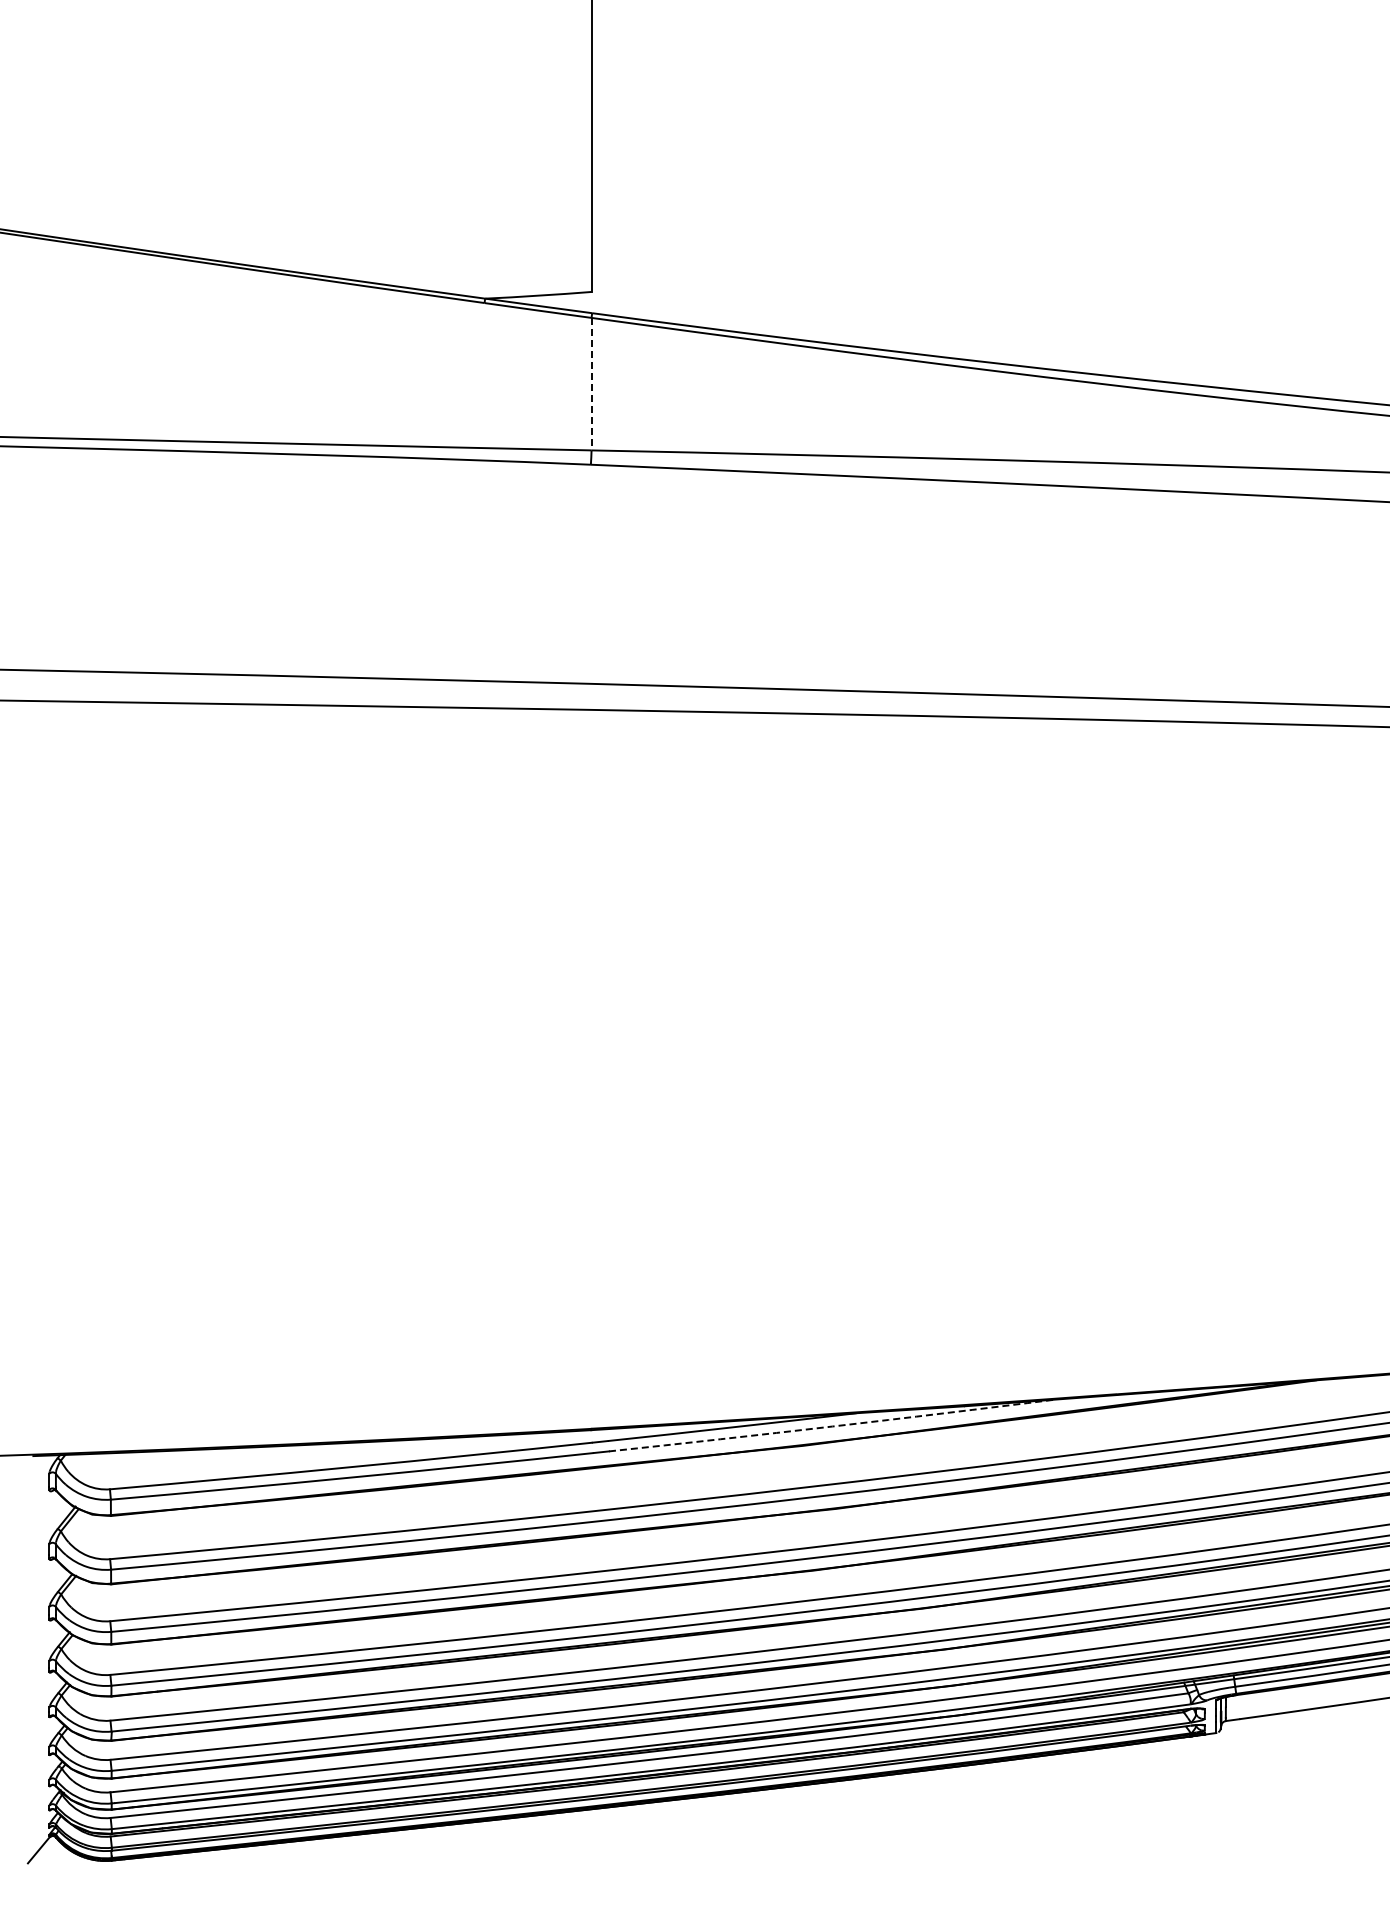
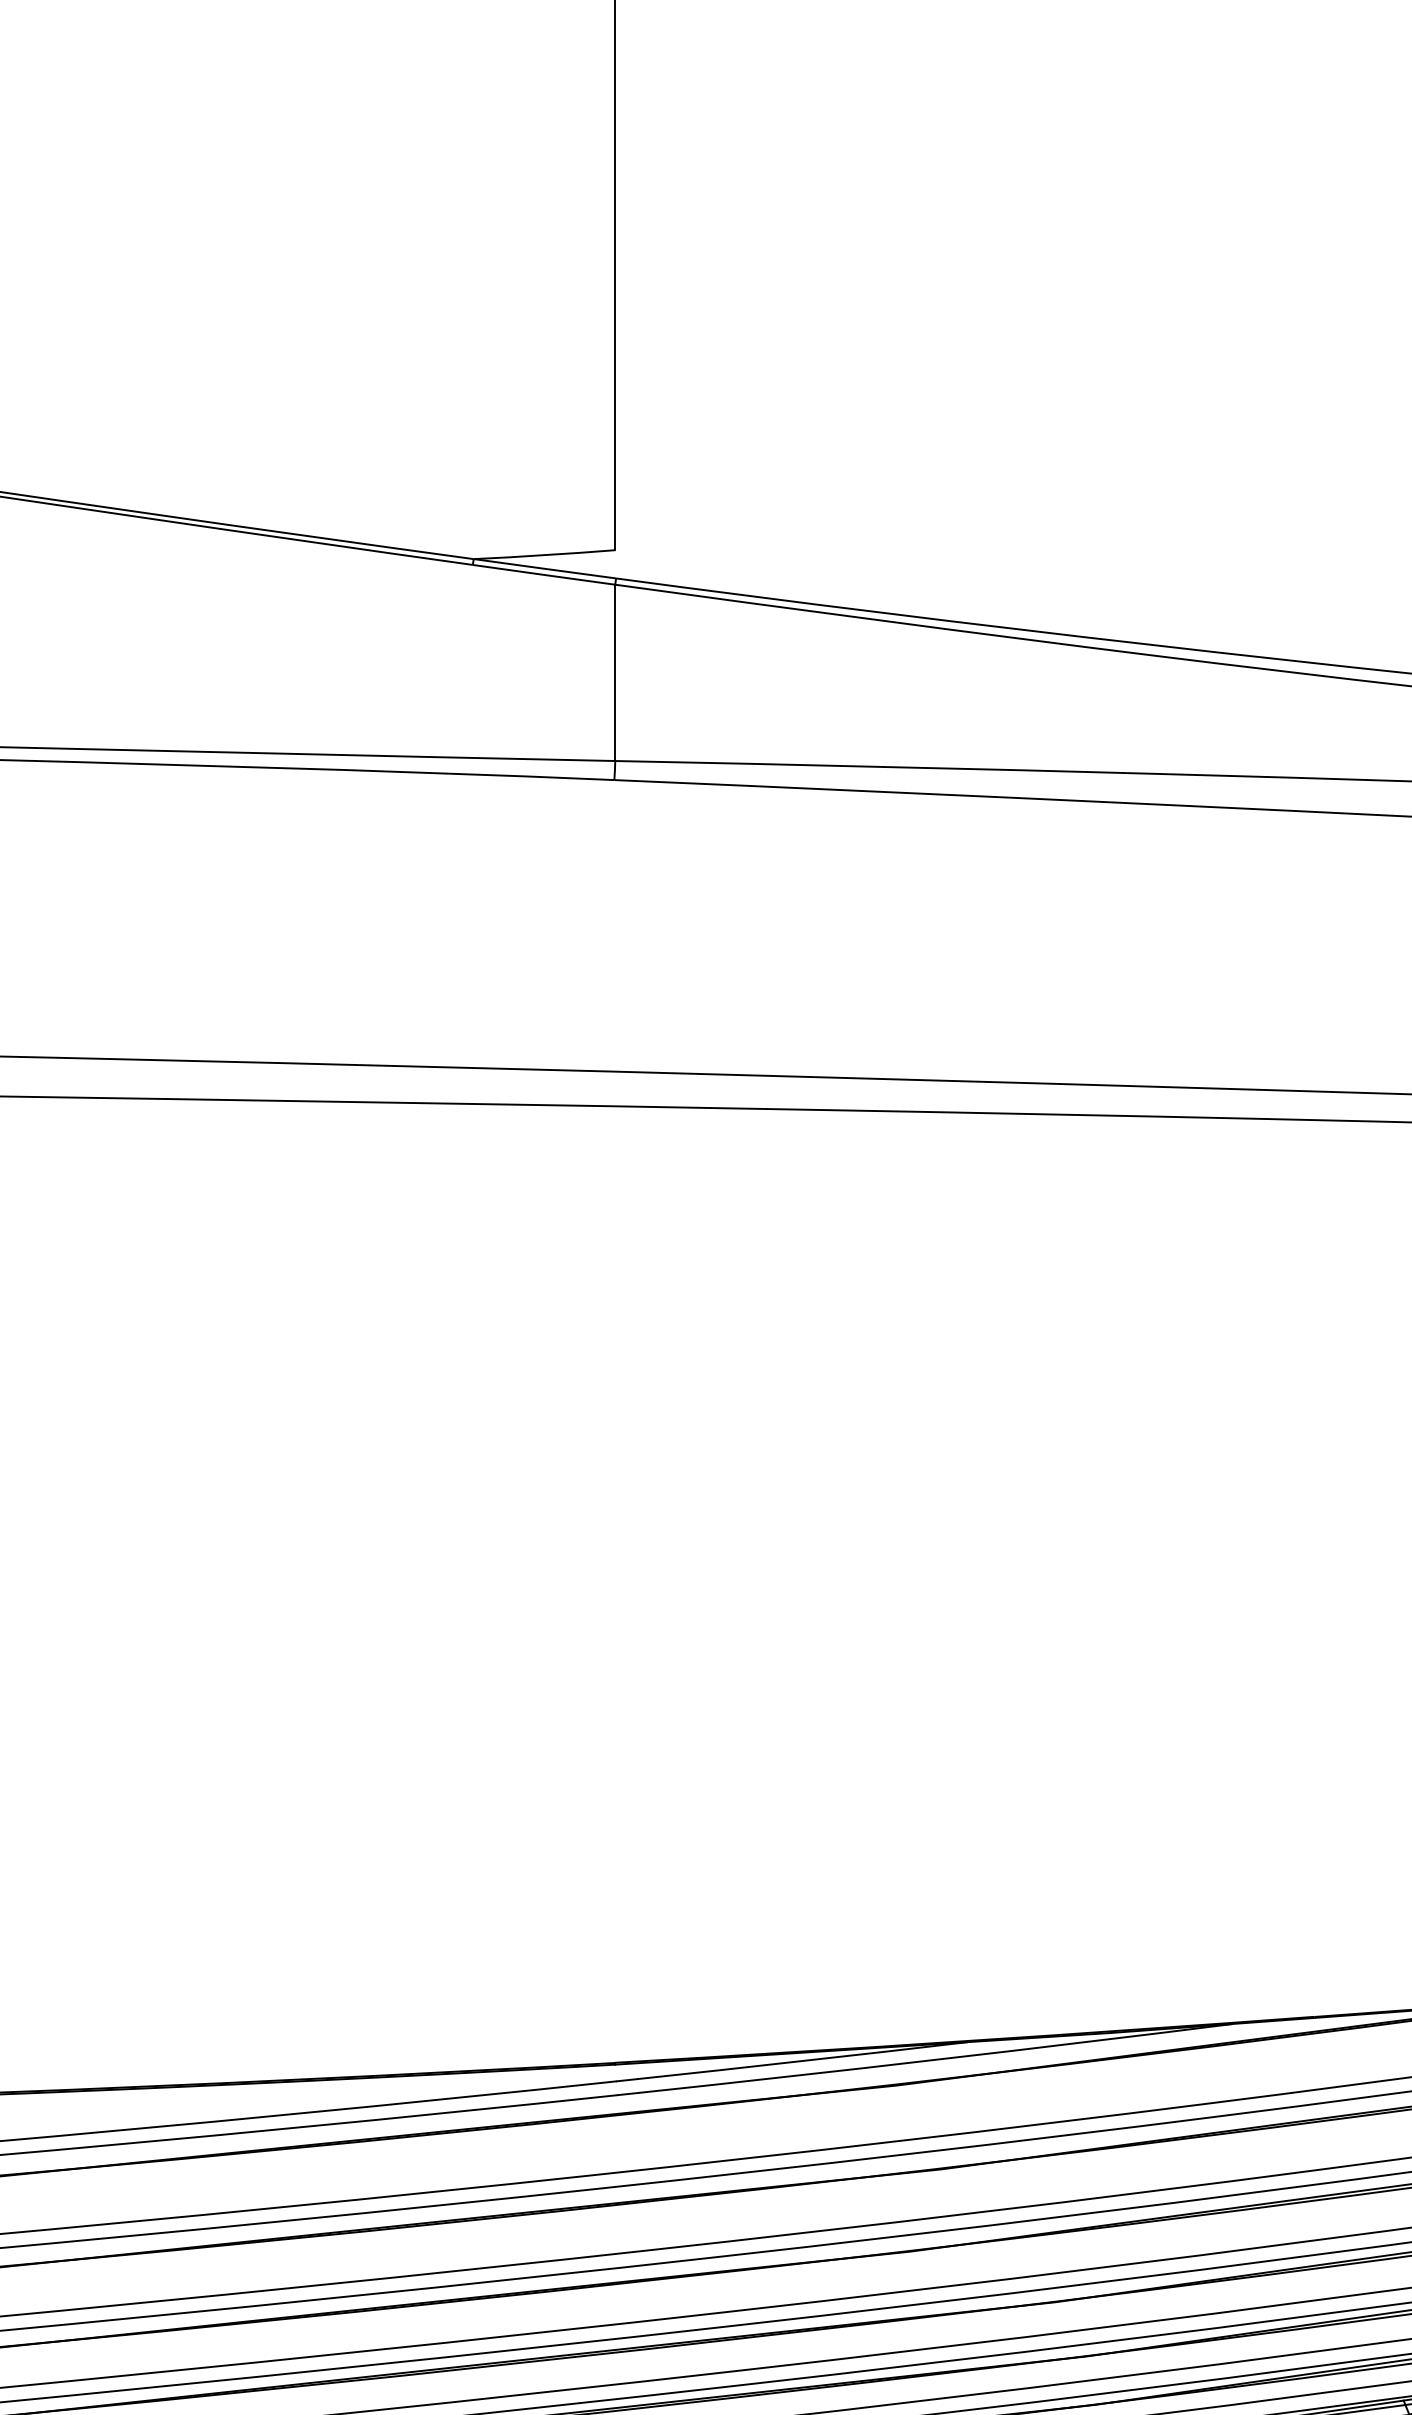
line: (591, 384) -> (615, 673), dashed -> solid
arc: (832, 1426) -> (935, 2059), dashed -> solid

